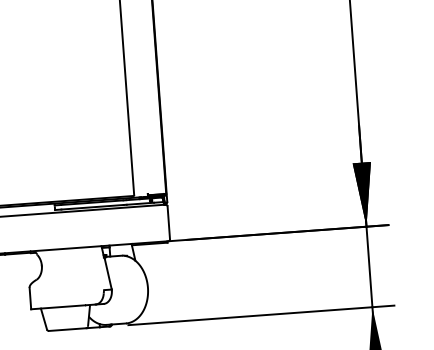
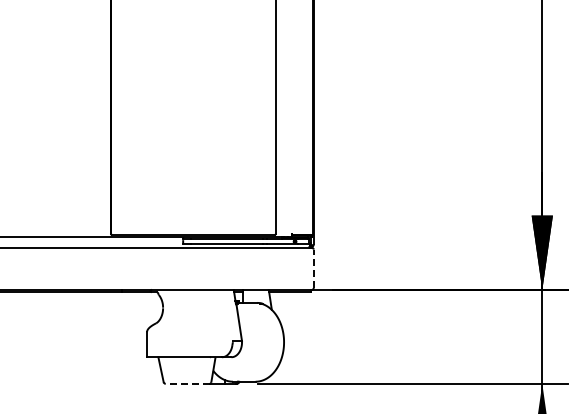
line: (168, 222) -> (313, 268), solid -> dashed
line: (67, 329) -> (187, 383), solid -> dashed

